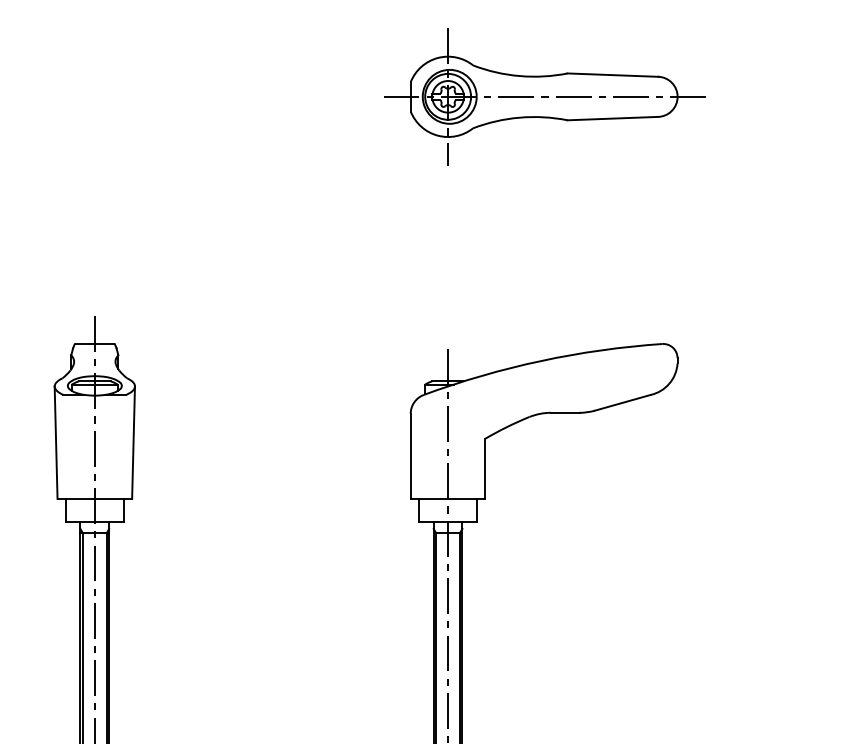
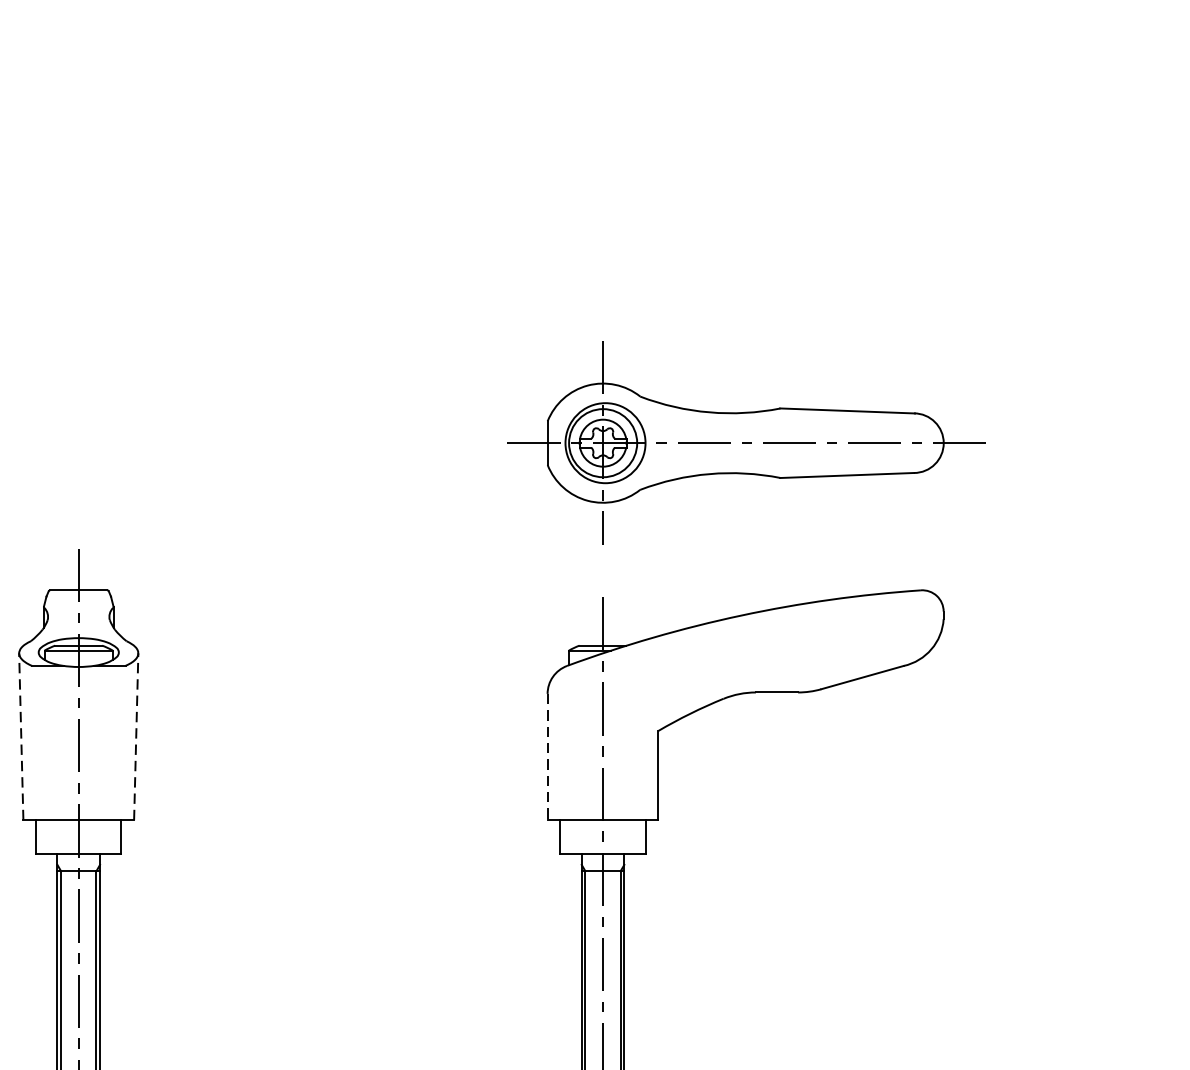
part: (544, 96) -> (746, 442), moved
line: (56, 442) -> (21, 736), solid -> dashed
line: (133, 442) -> (136, 736), solid -> dashed
line: (410, 456) -> (547, 757), solid -> dashed

